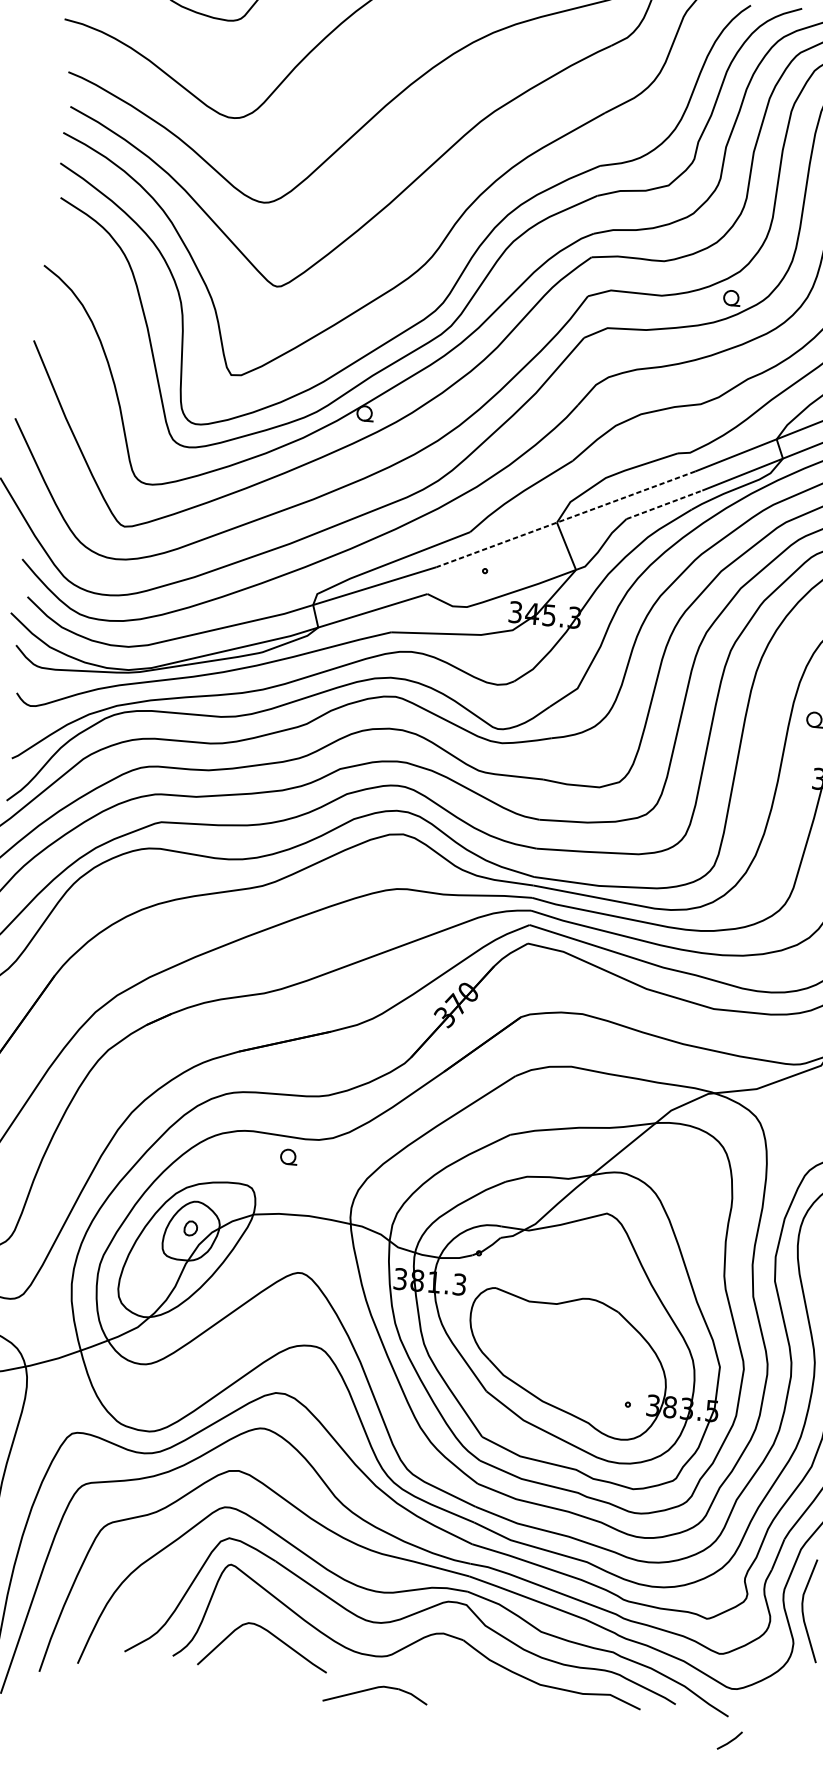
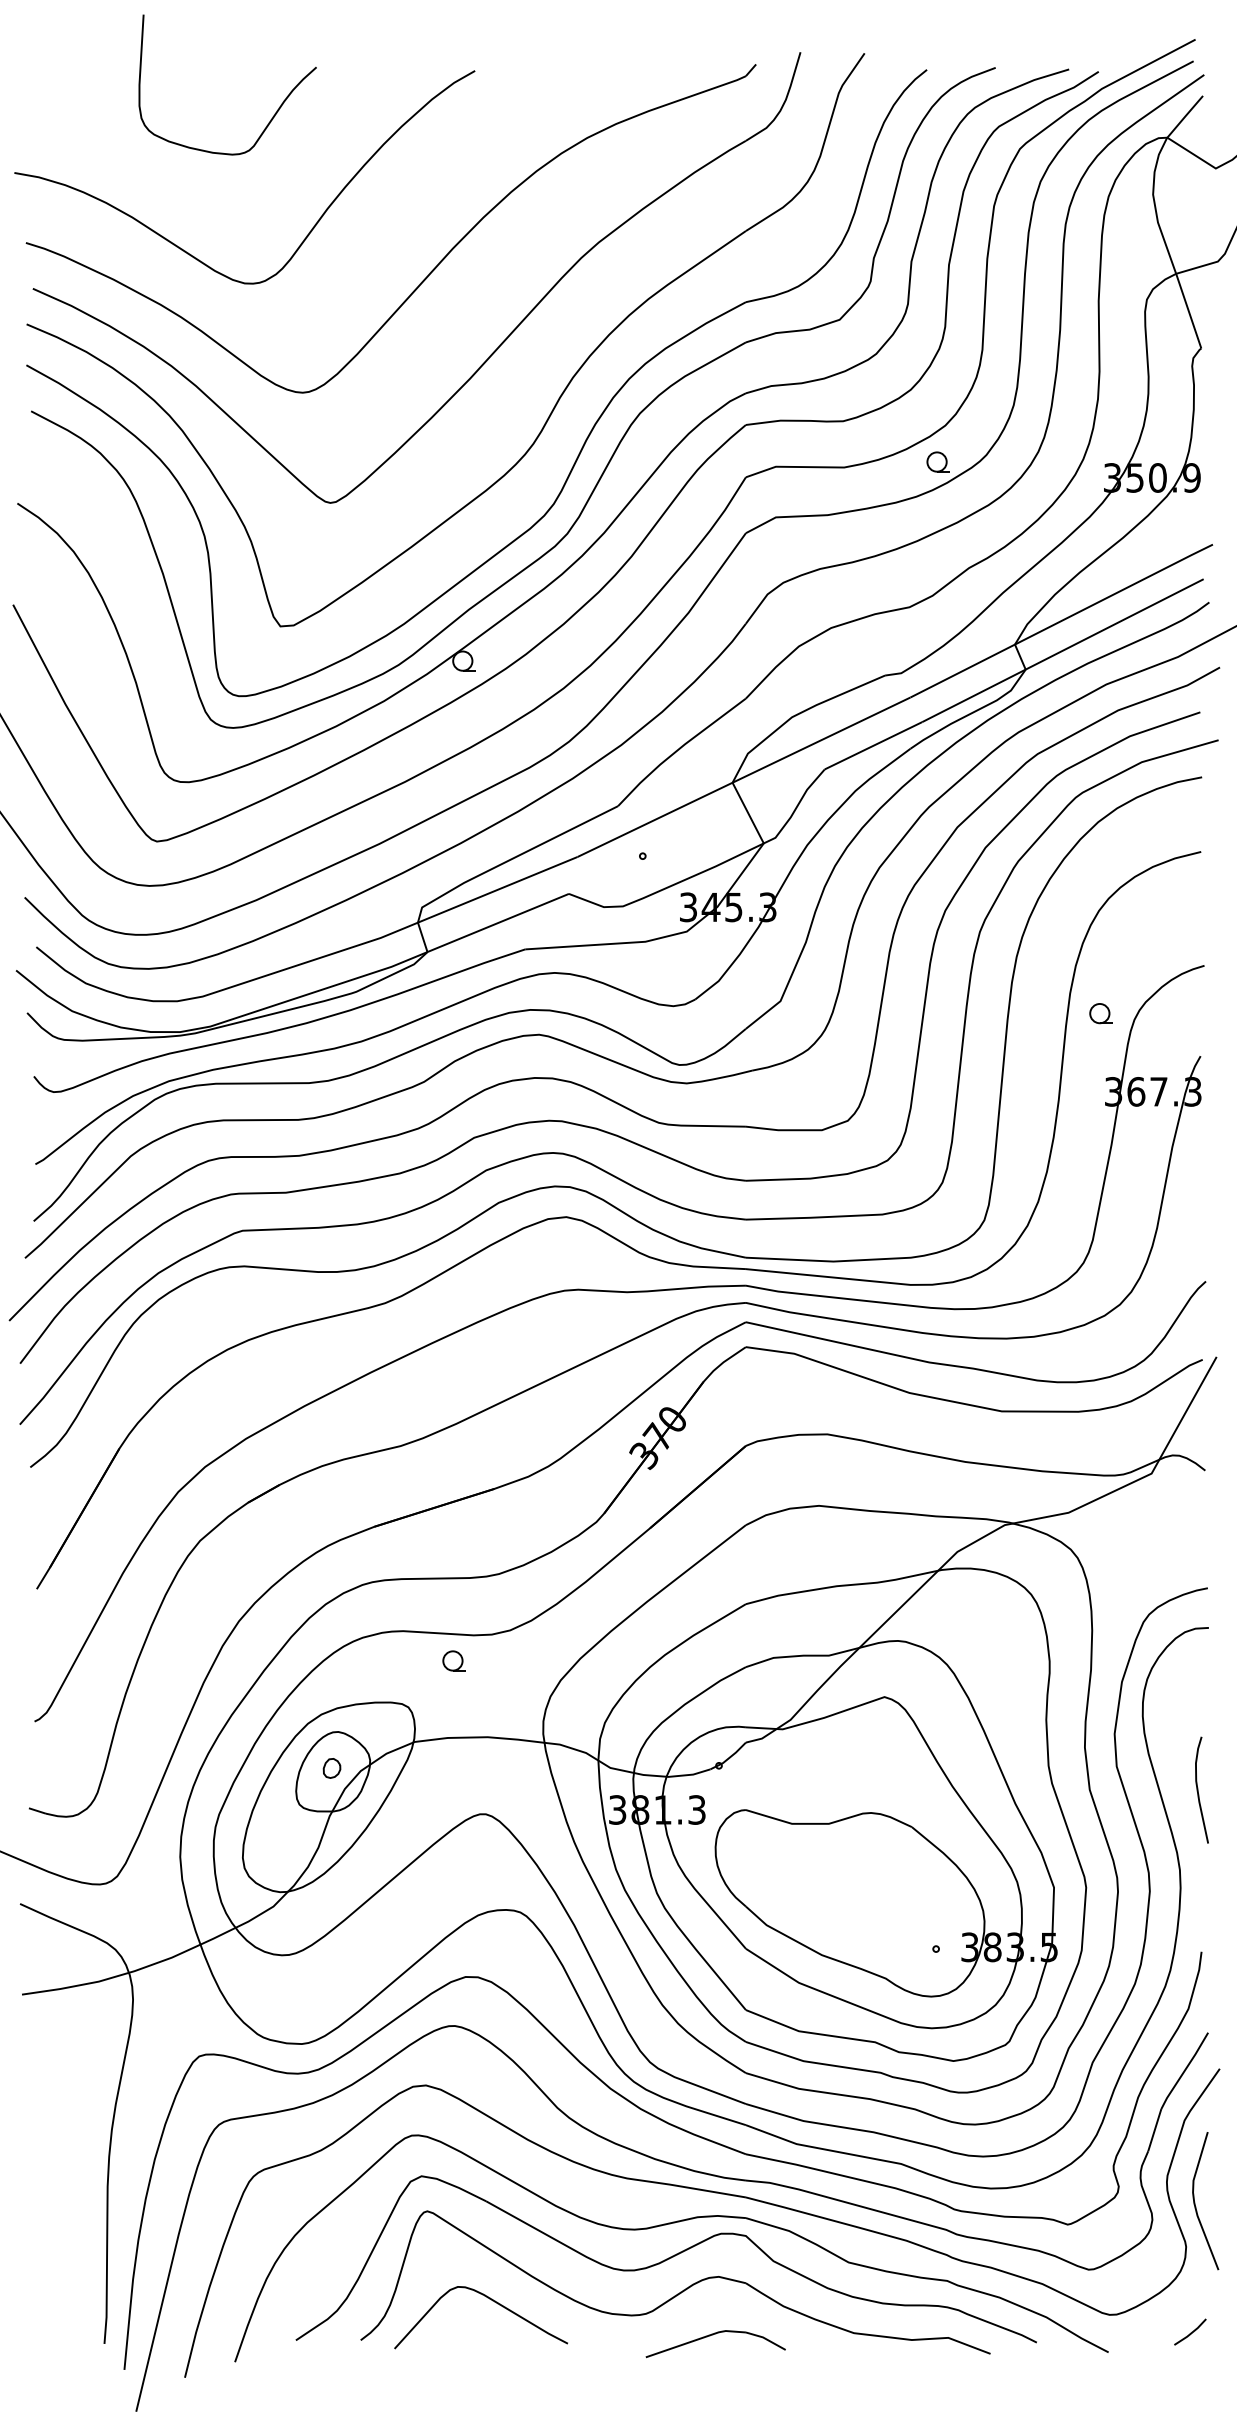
line: (664, 504) -> (873, 745), dashed -> solid
line: (565, 519) -> (743, 777), dashed -> solid
part: (374, 1689) -> (713, 2335), moved
line: (730, 1740) -> (1191, 2331), moved

